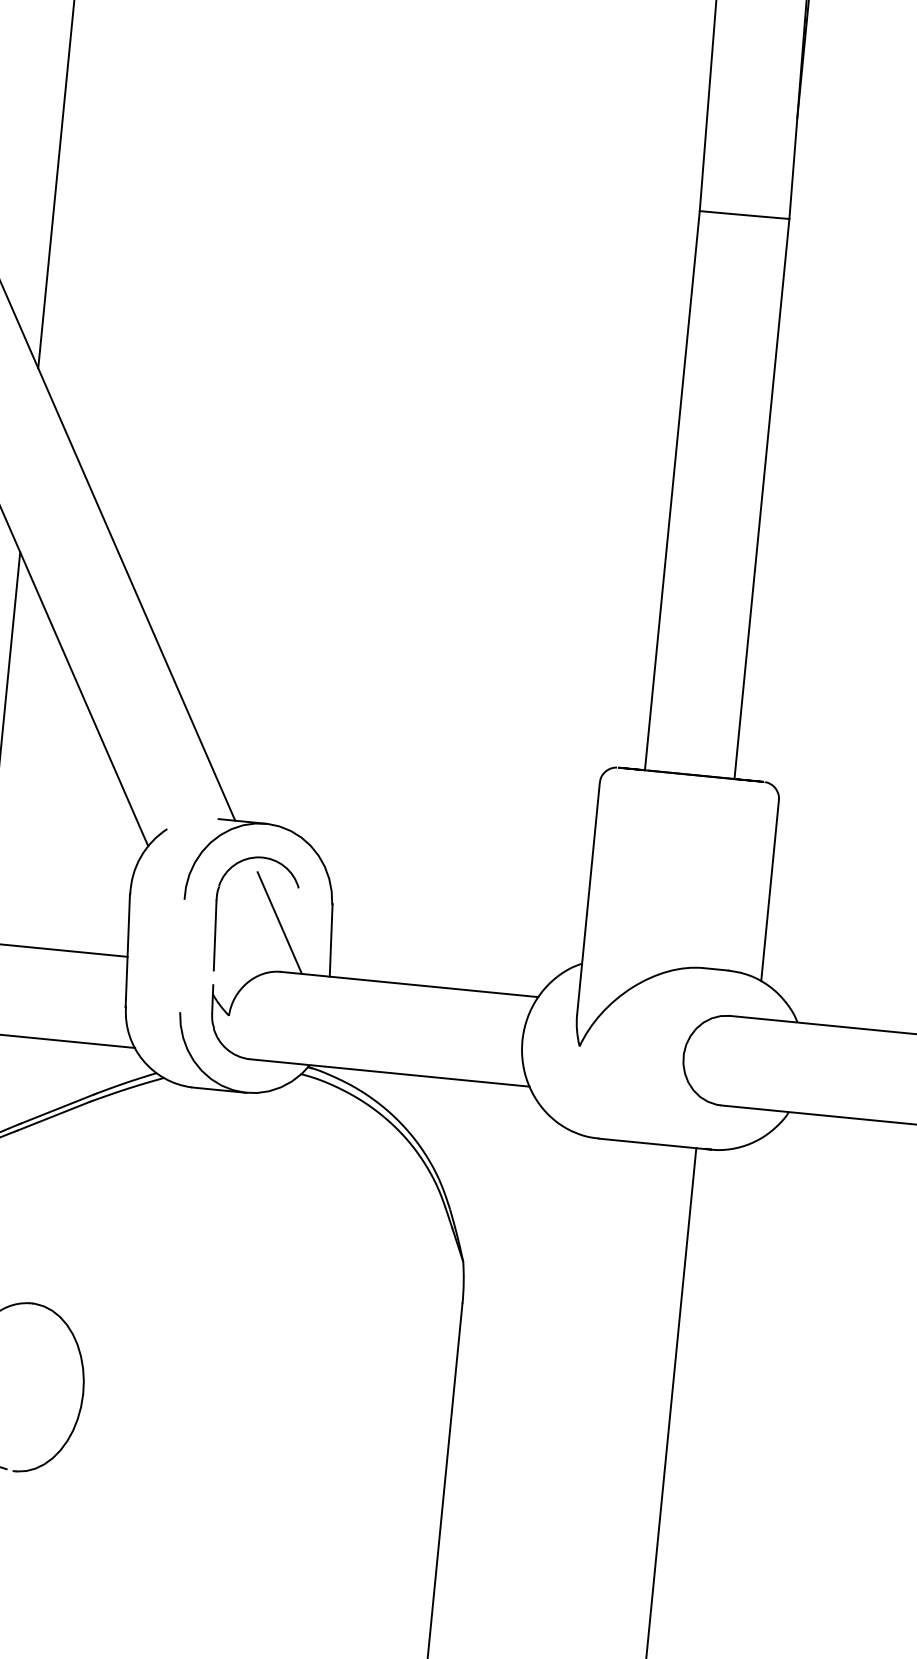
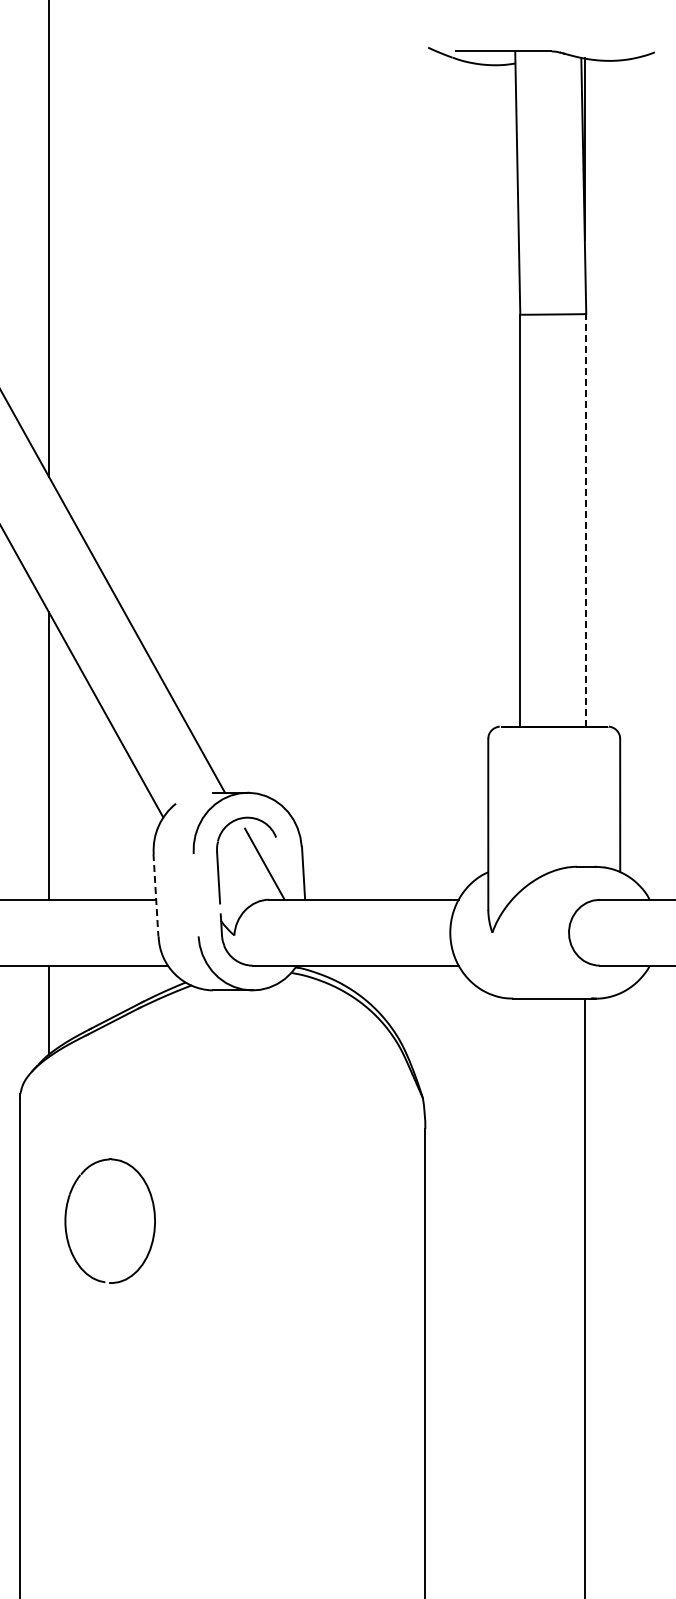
line: (762, 497) -> (586, 519), solid -> dashed
line: (127, 950) -> (155, 895), solid -> dashed

